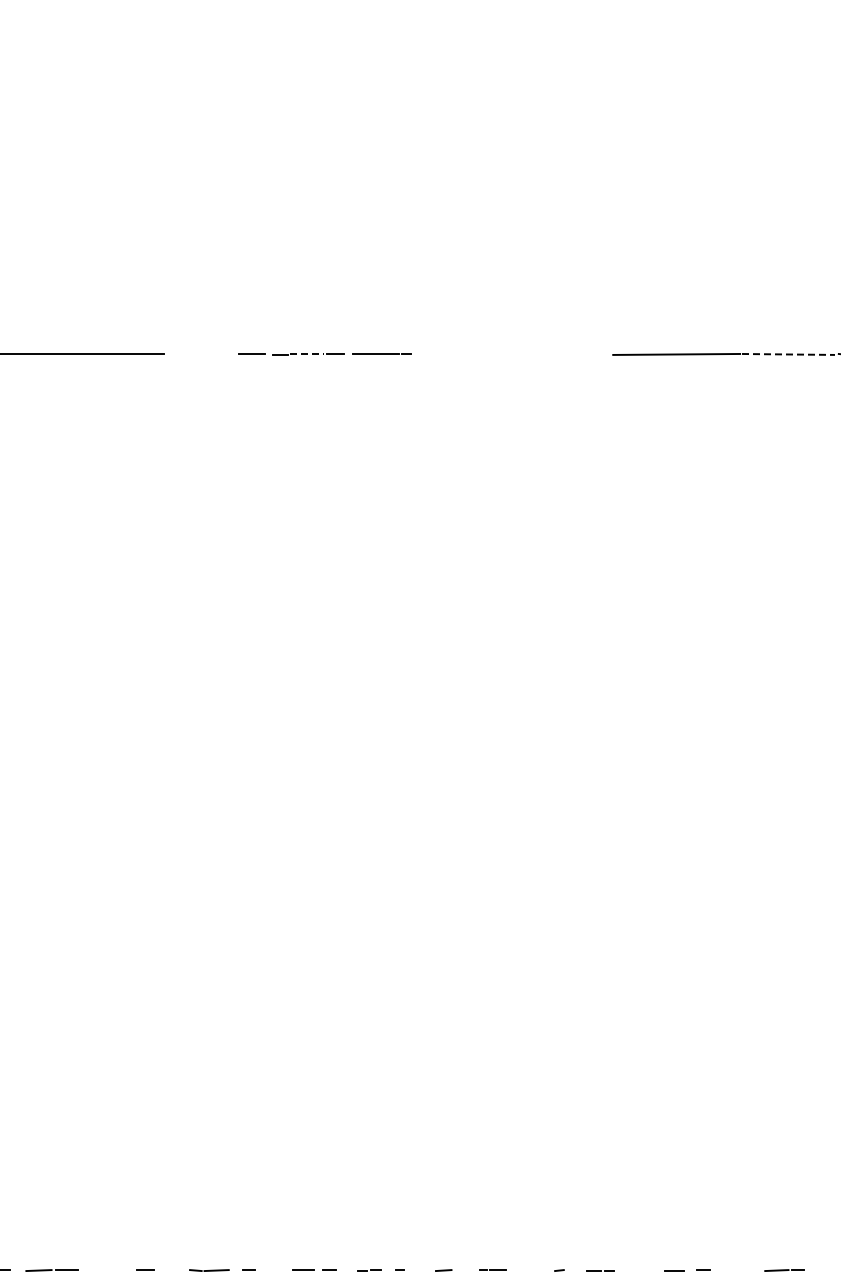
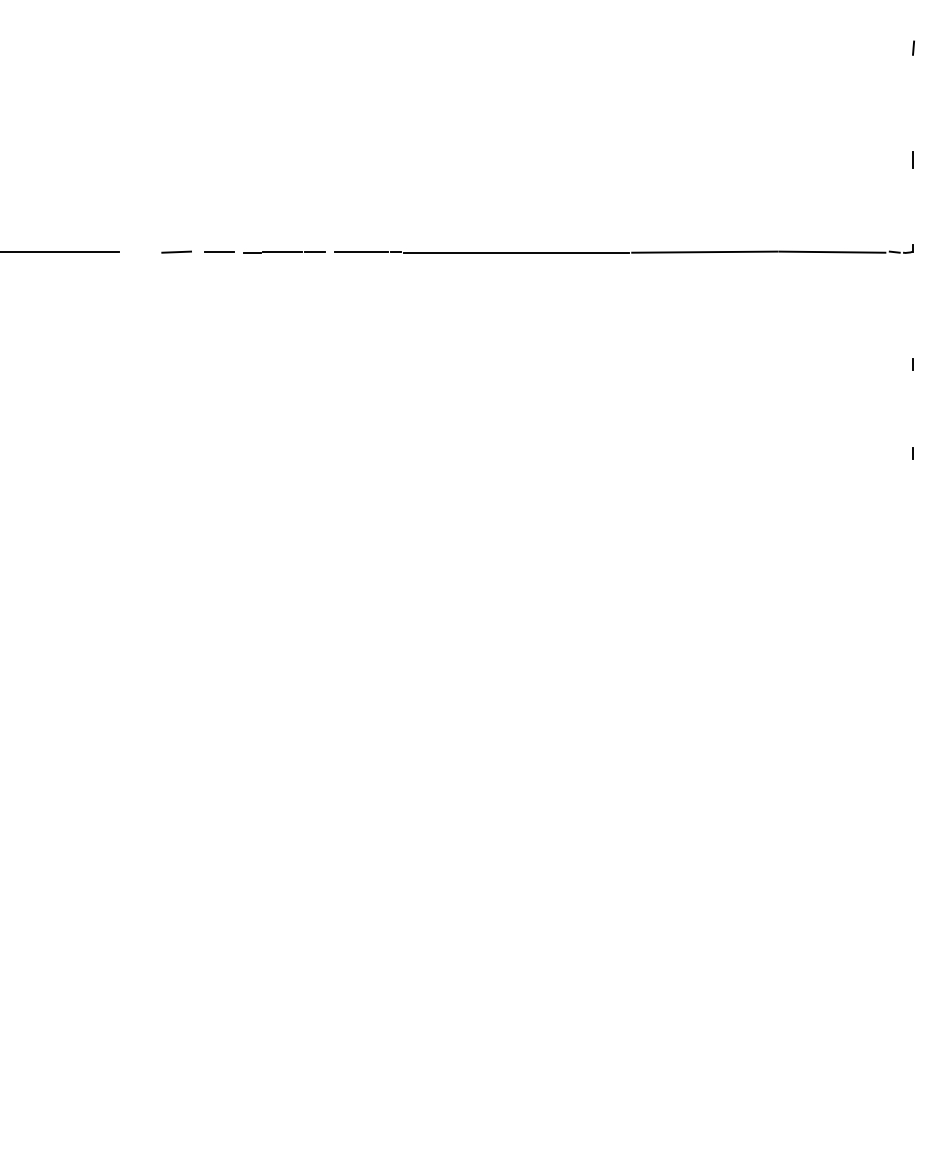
line: (213, 353) -> (175, 251), added
line: (306, 353) -> (282, 251), dashed -> solid
line: (511, 354) -> (516, 252), added
line: (788, 354) -> (832, 252), dashed -> solid

